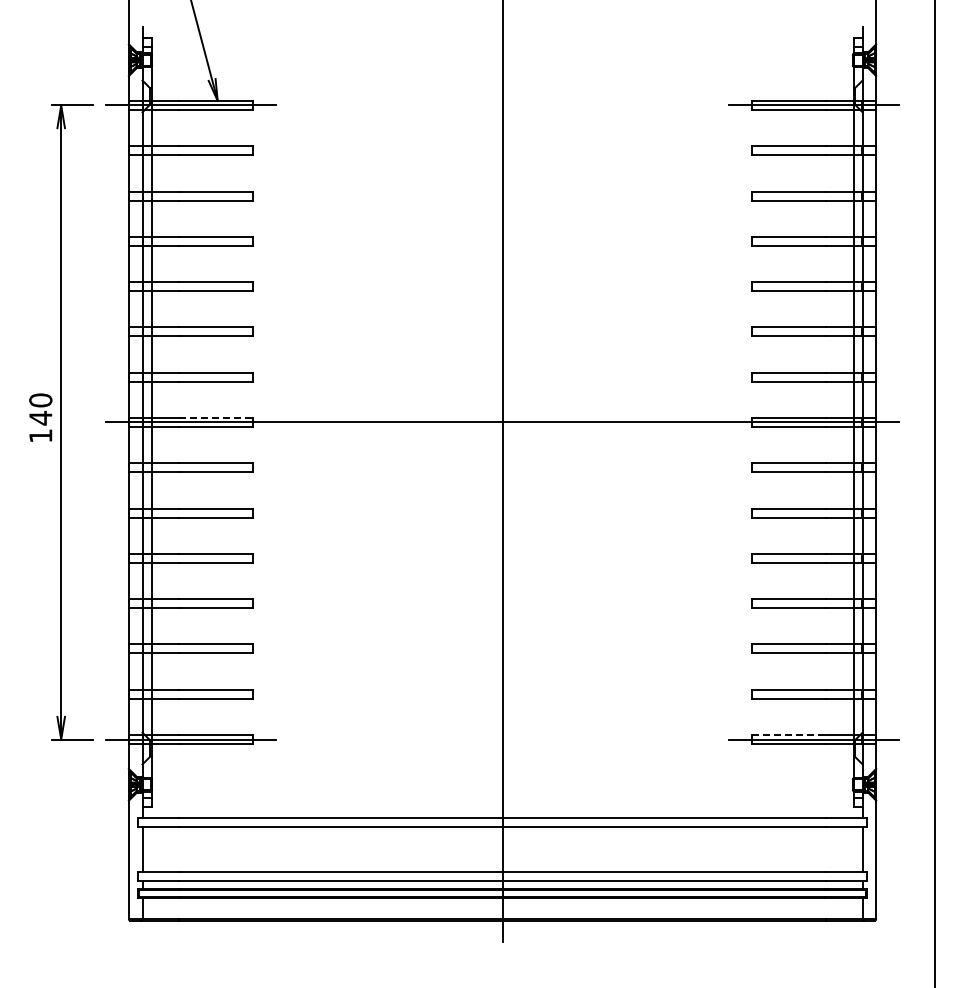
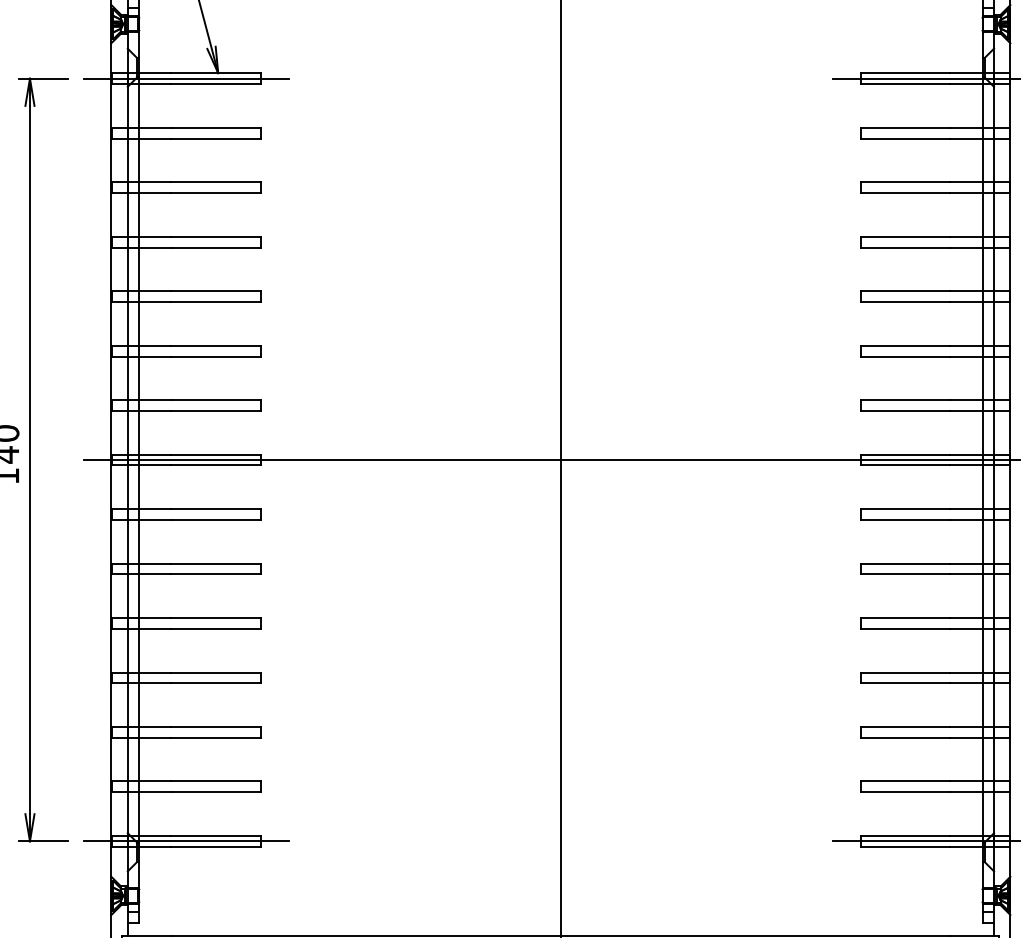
line: (216, 417) -> (216, 454), dashed -> solid
line: (789, 734) -> (906, 835), dashed -> solid

